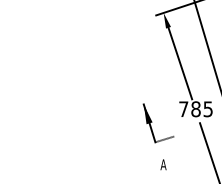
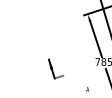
part: (159, 122) -> (56, 68), moved

